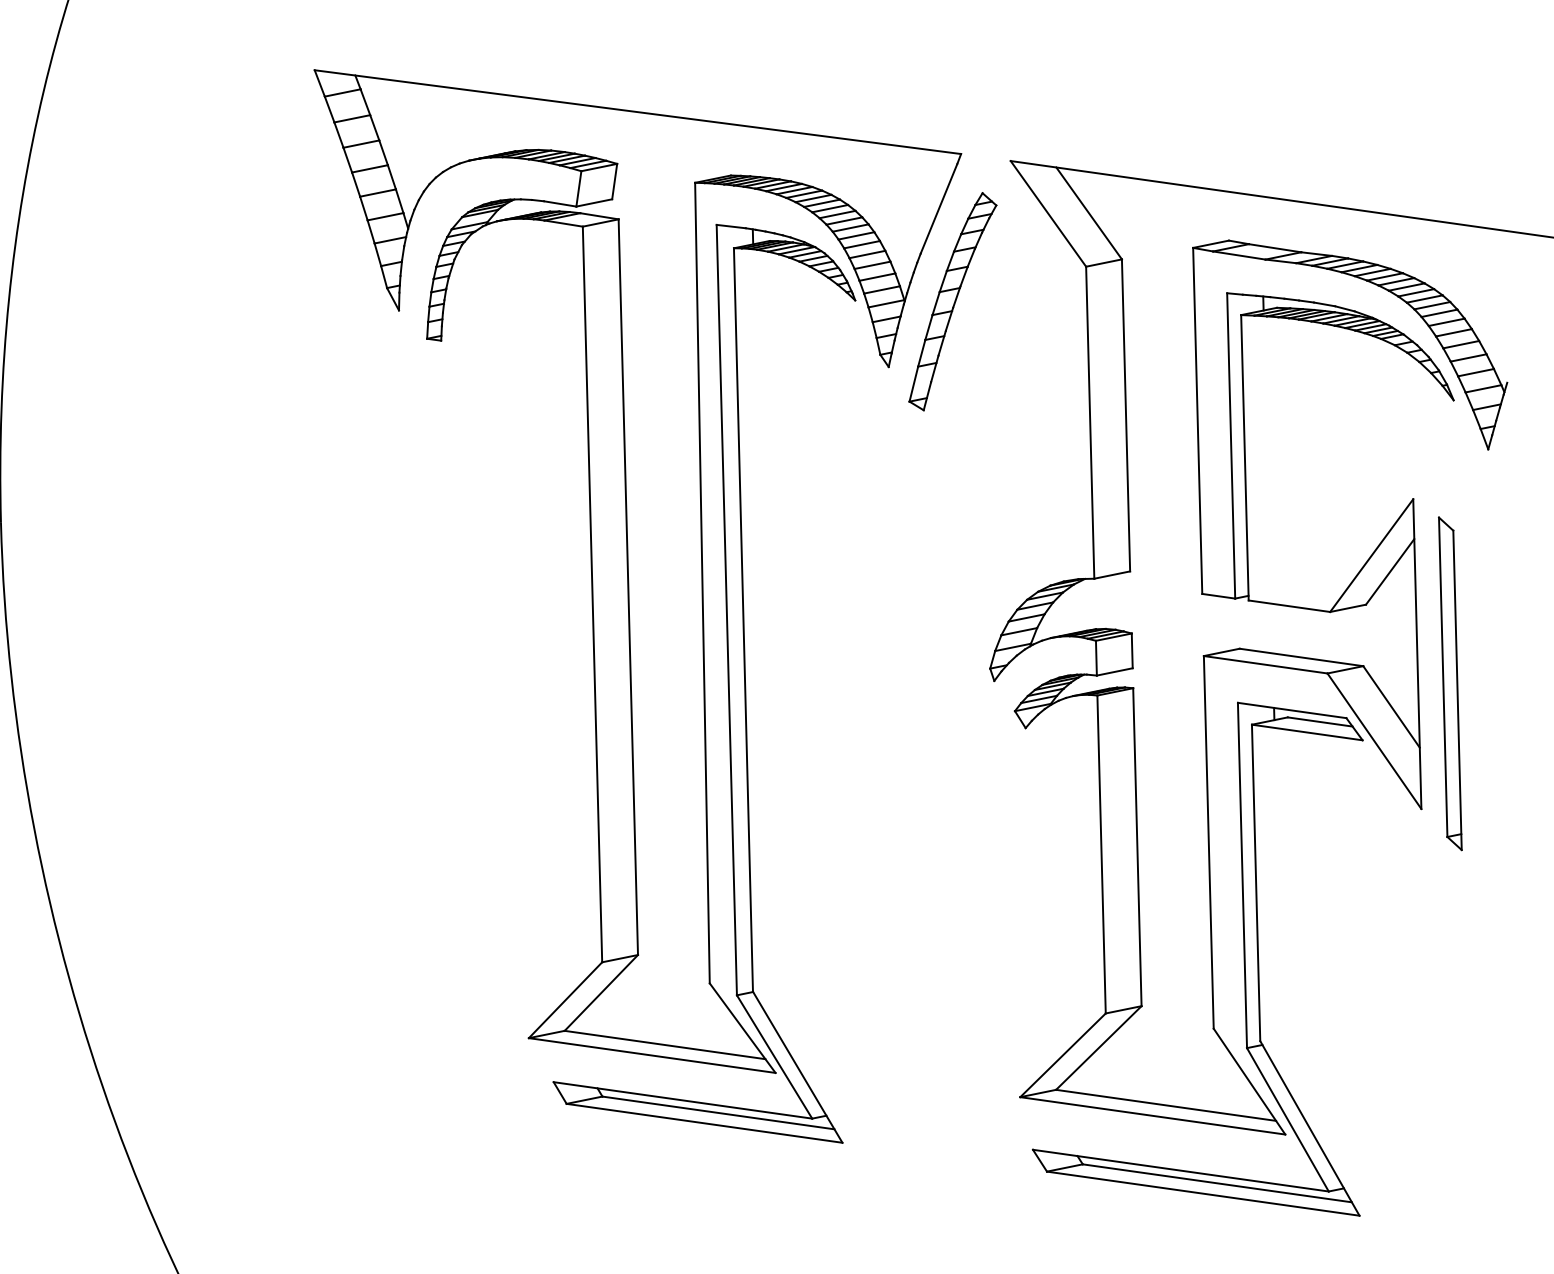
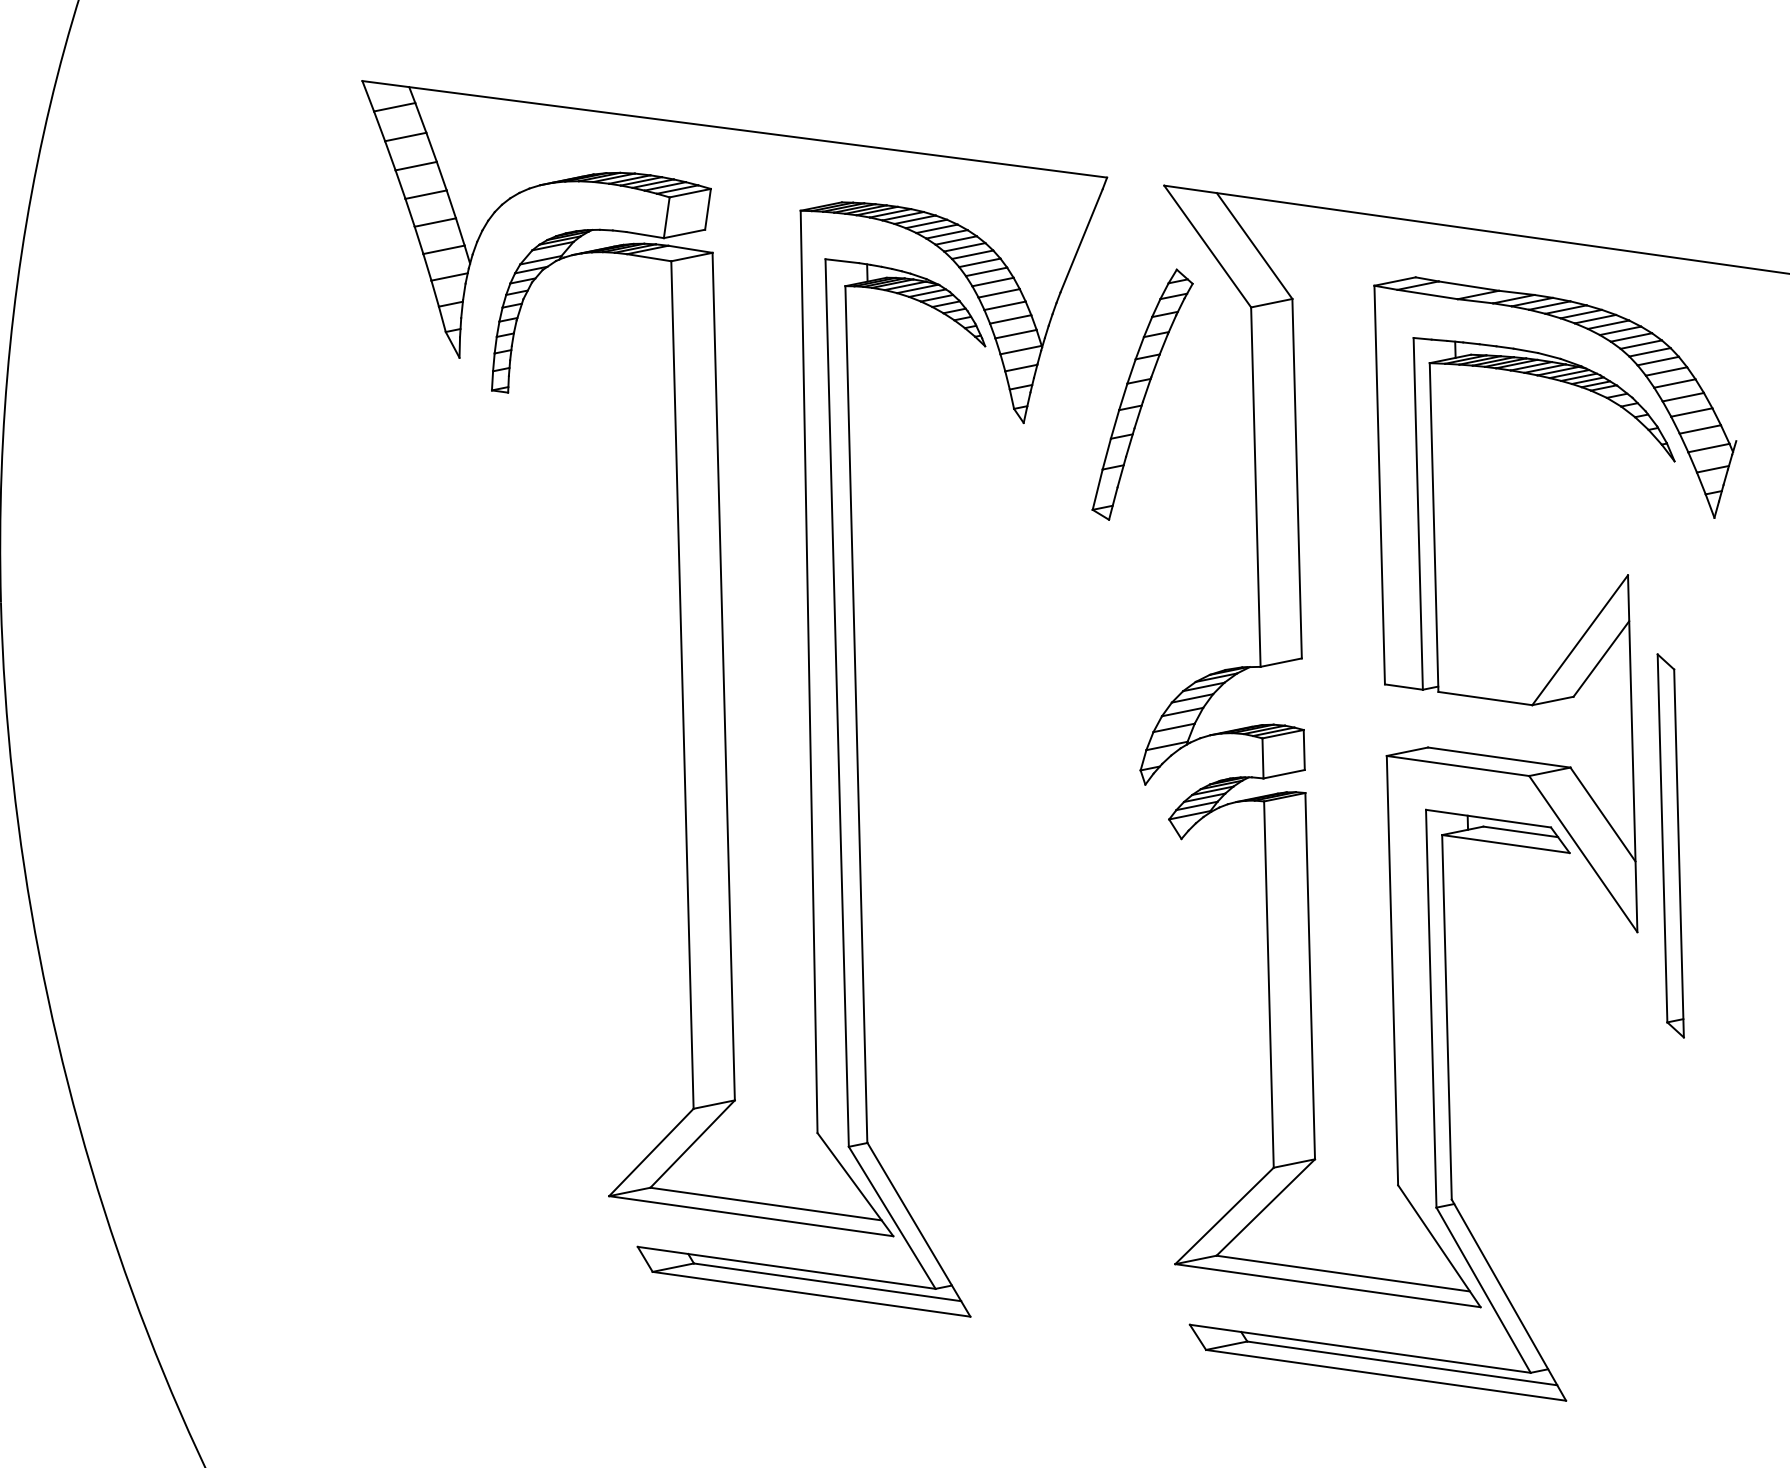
part: (952, 301) -> (1142, 394), moved
part: (1450, 683) -> (1670, 845), moved

